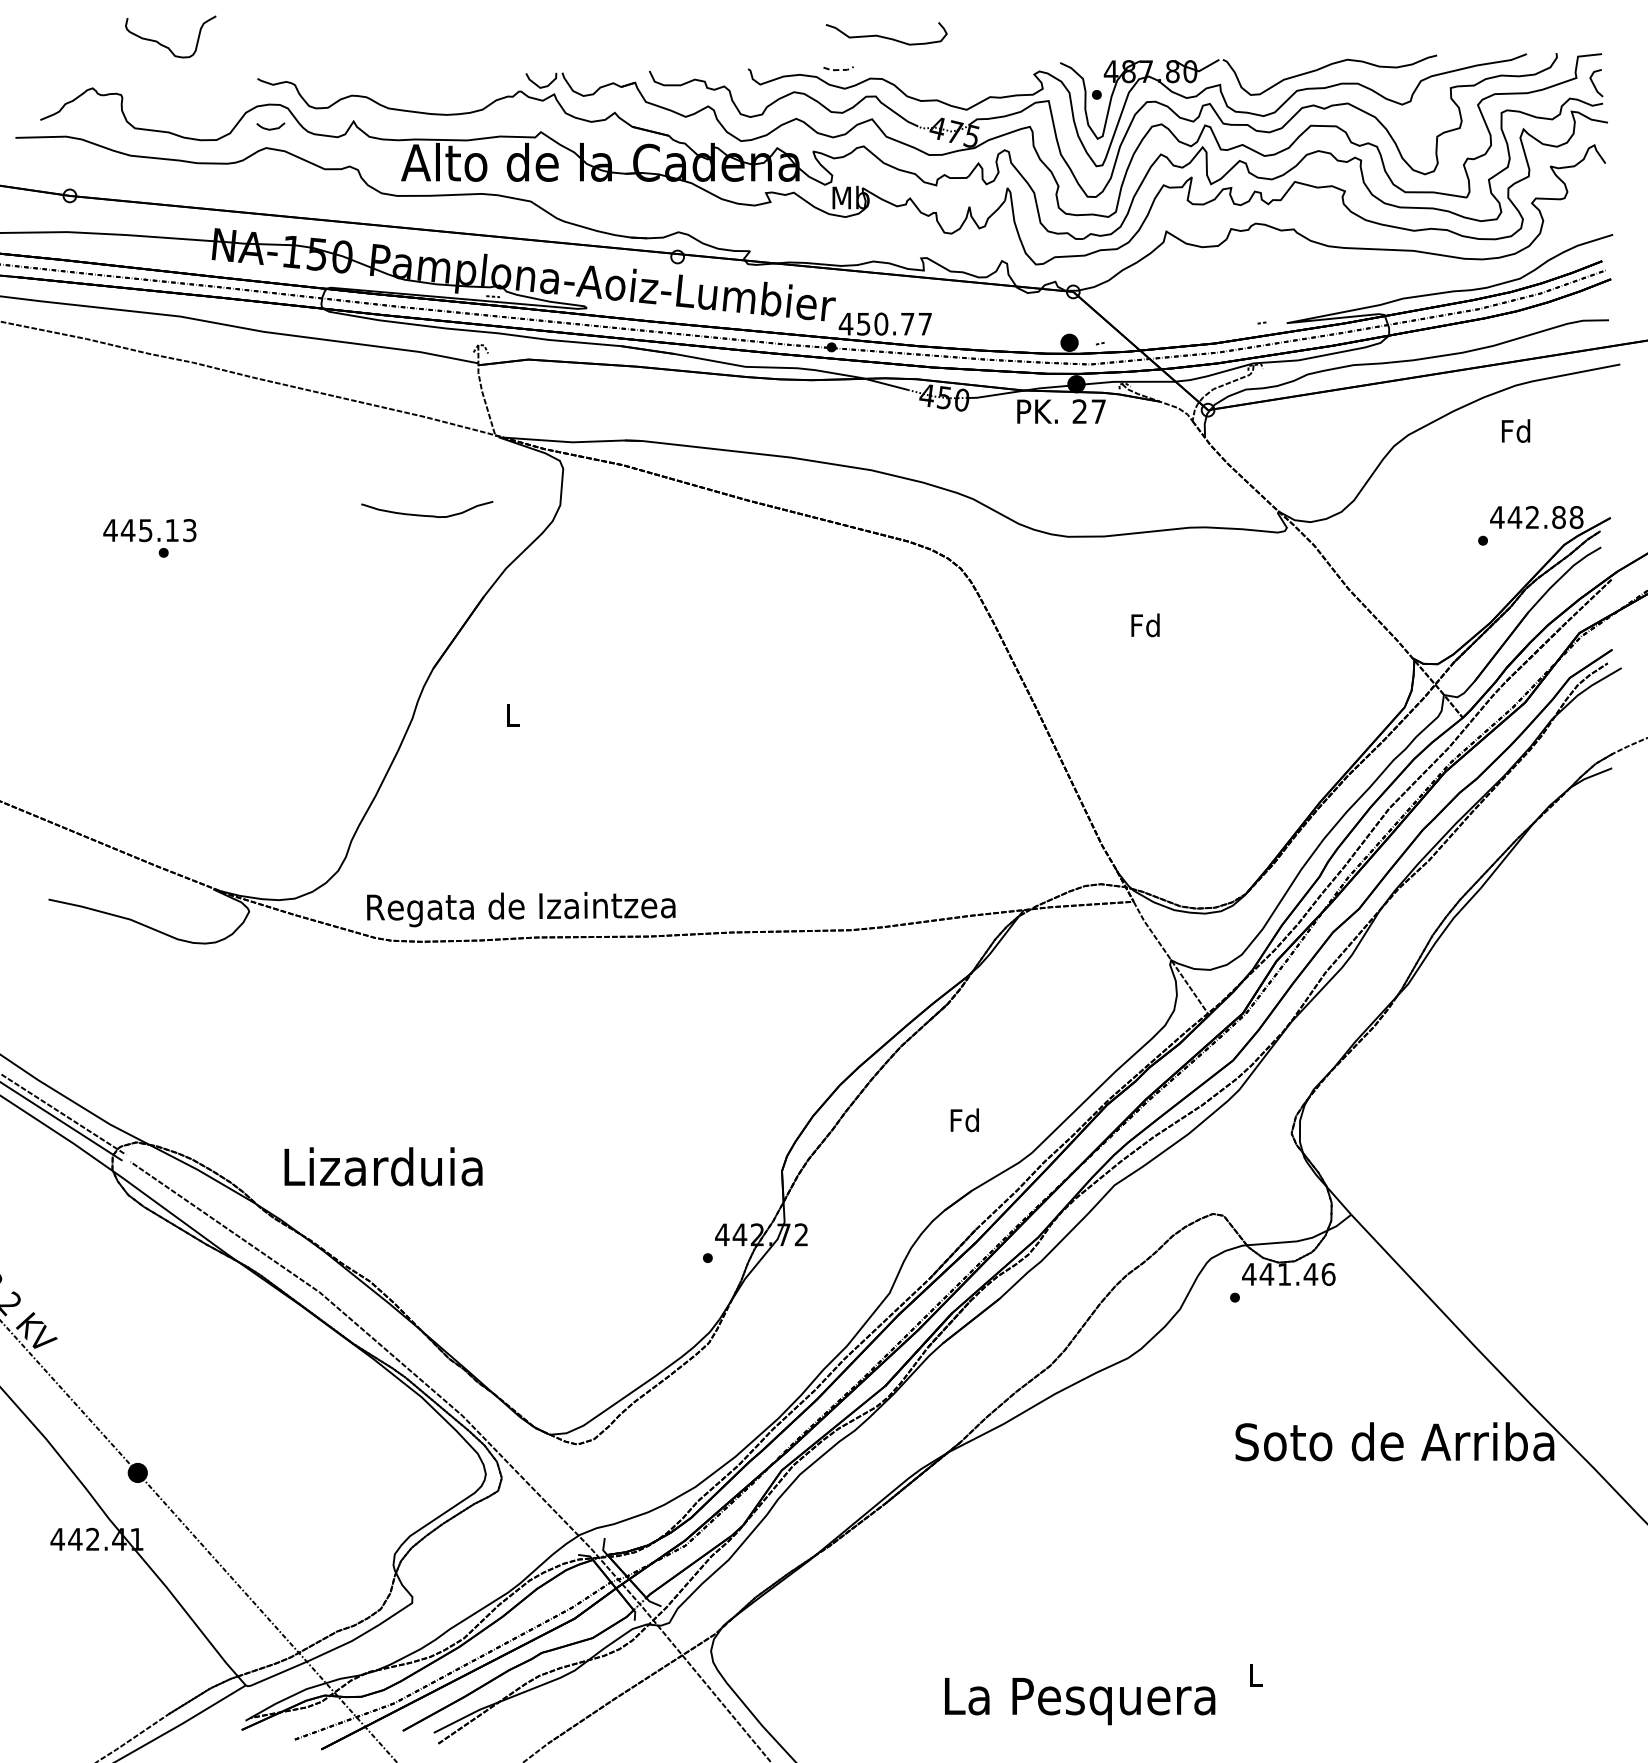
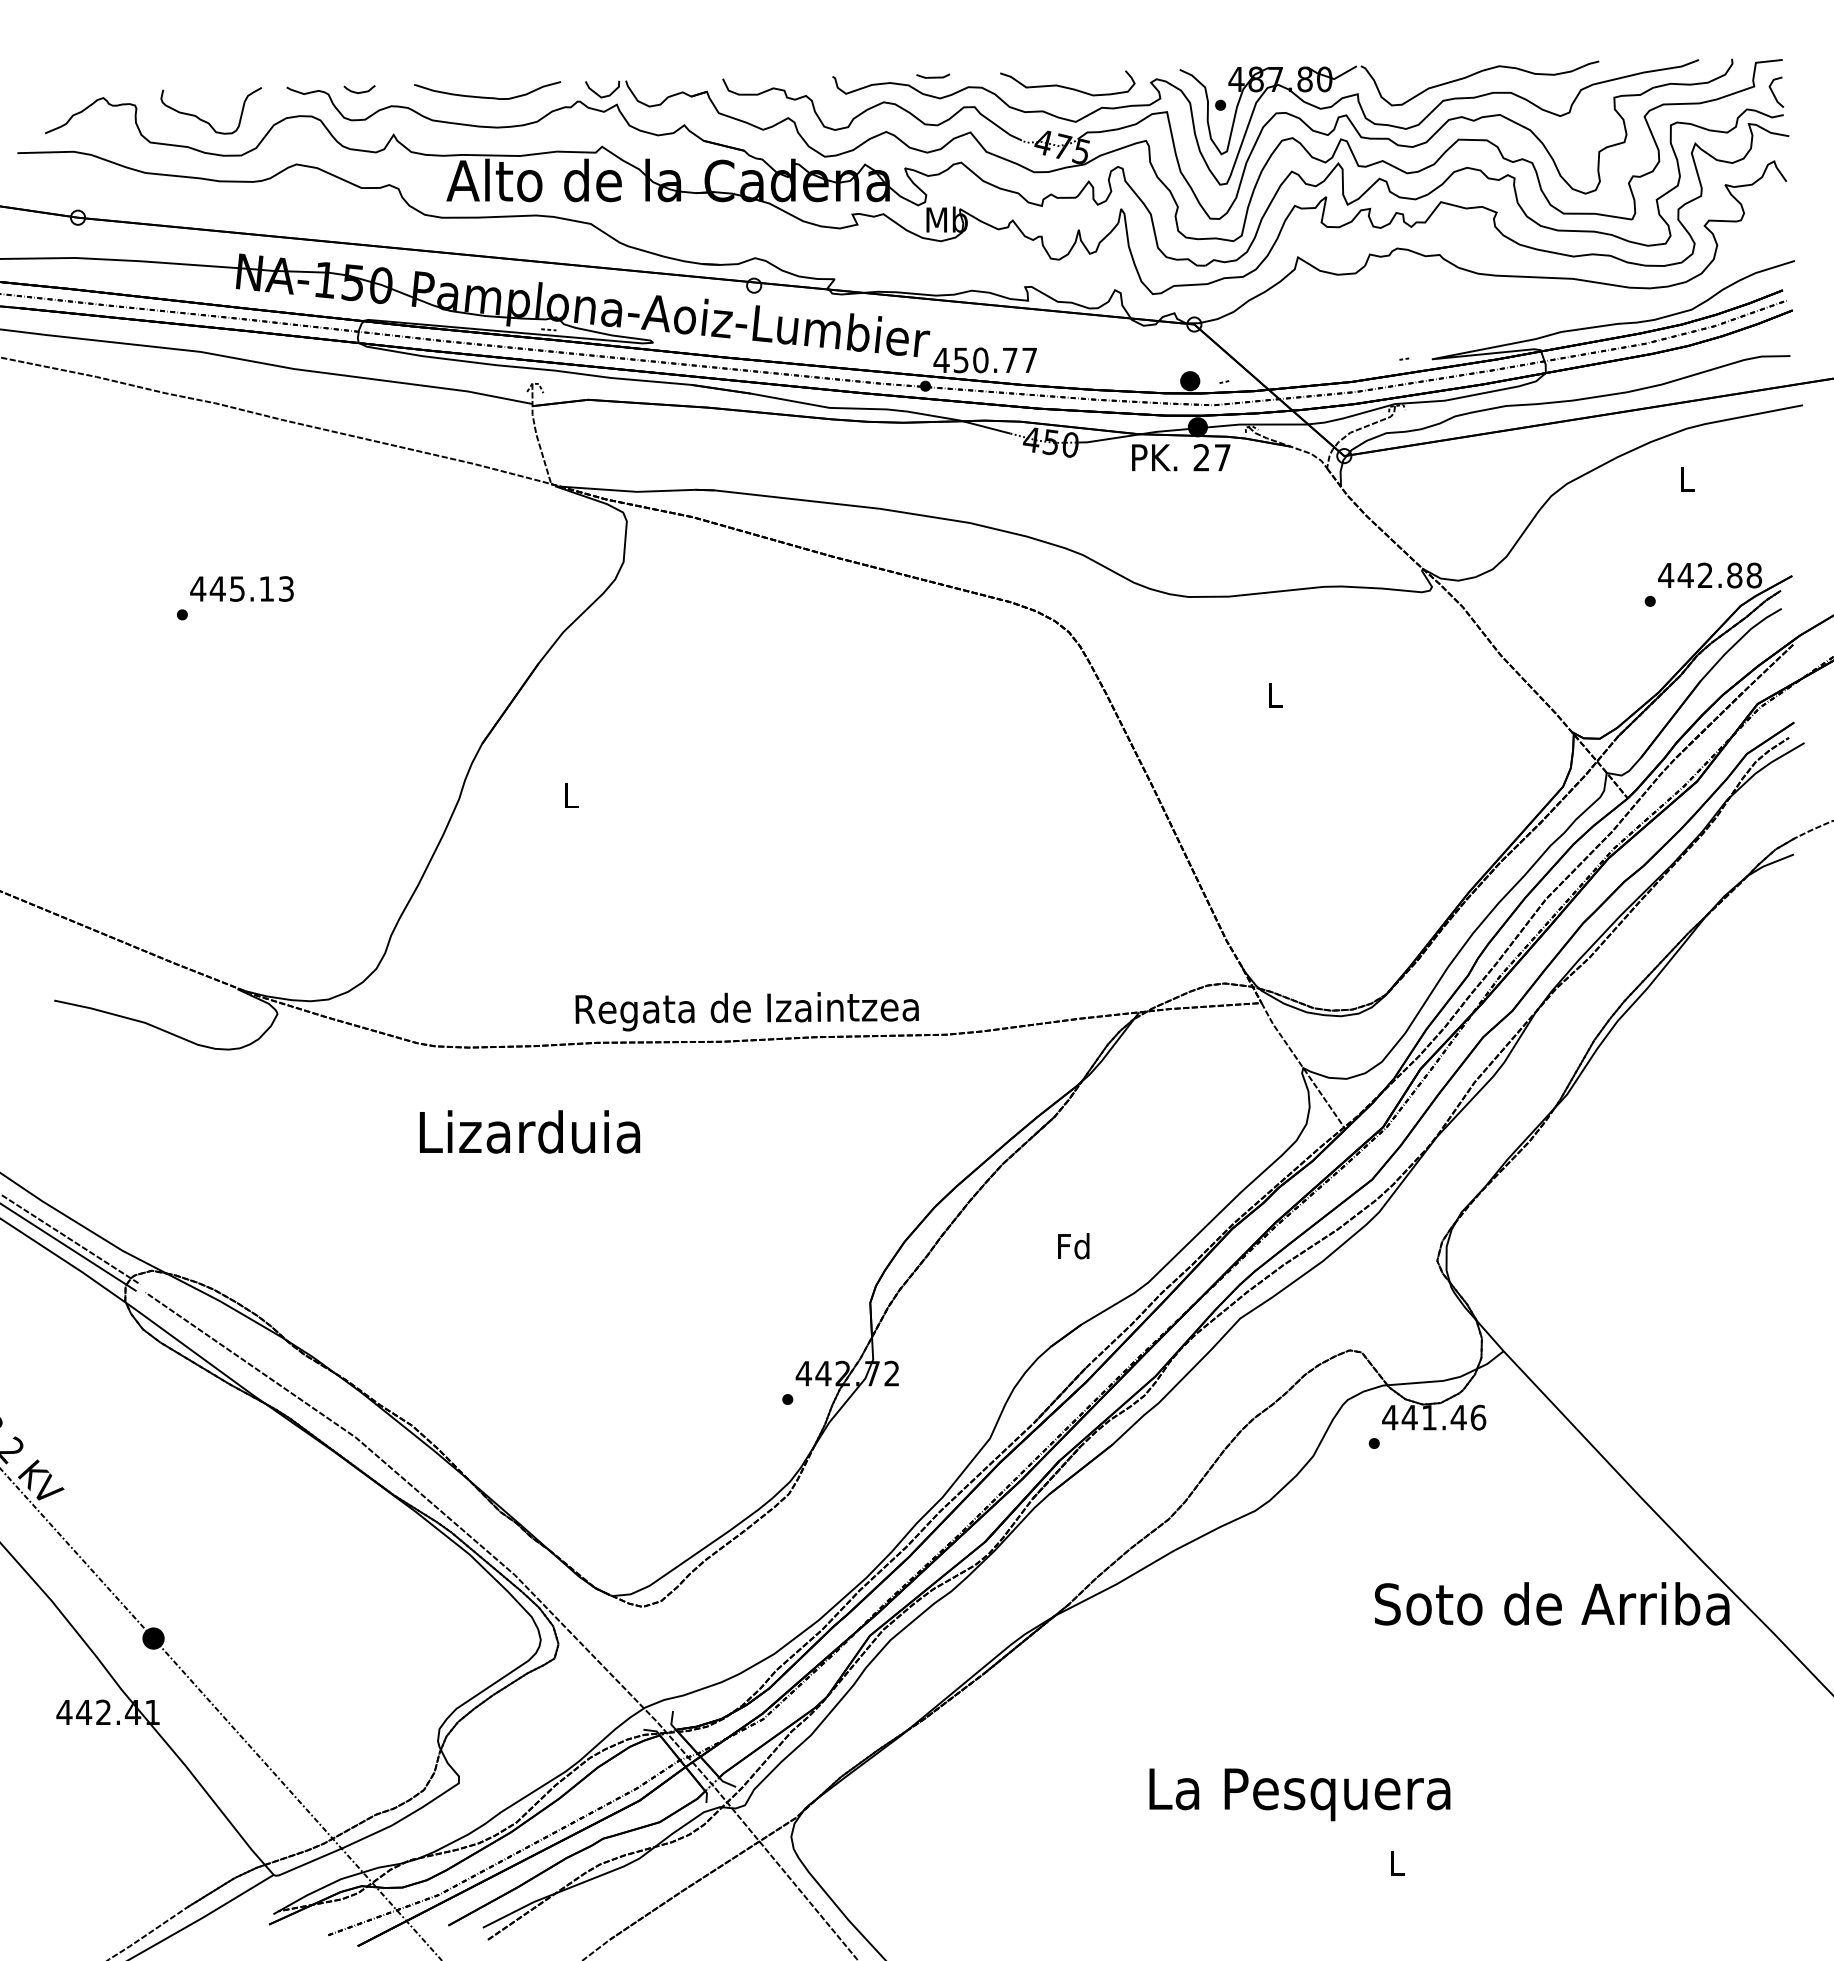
curve: (885, 36) -> (1066, 86), moved
curve: (165, 45) -> (205, 120), moved
line: (838, 69) -> (933, 77), dashed -> solid
curve: (271, 128) -> (360, 91), moved
text: (1515, 431) -> (1686, 479), Fd -> L
curve: (425, 514) -> (485, 96), moved
text: (149, 530) -> (241, 588), moved
text: (1145, 625) -> (1274, 695), Fd -> L
text: (520, 909) -> (746, 1011), moved
text: (383, 1166) -> (529, 1131), moved
text: (1079, 1701) -> (1299, 1794), moved

